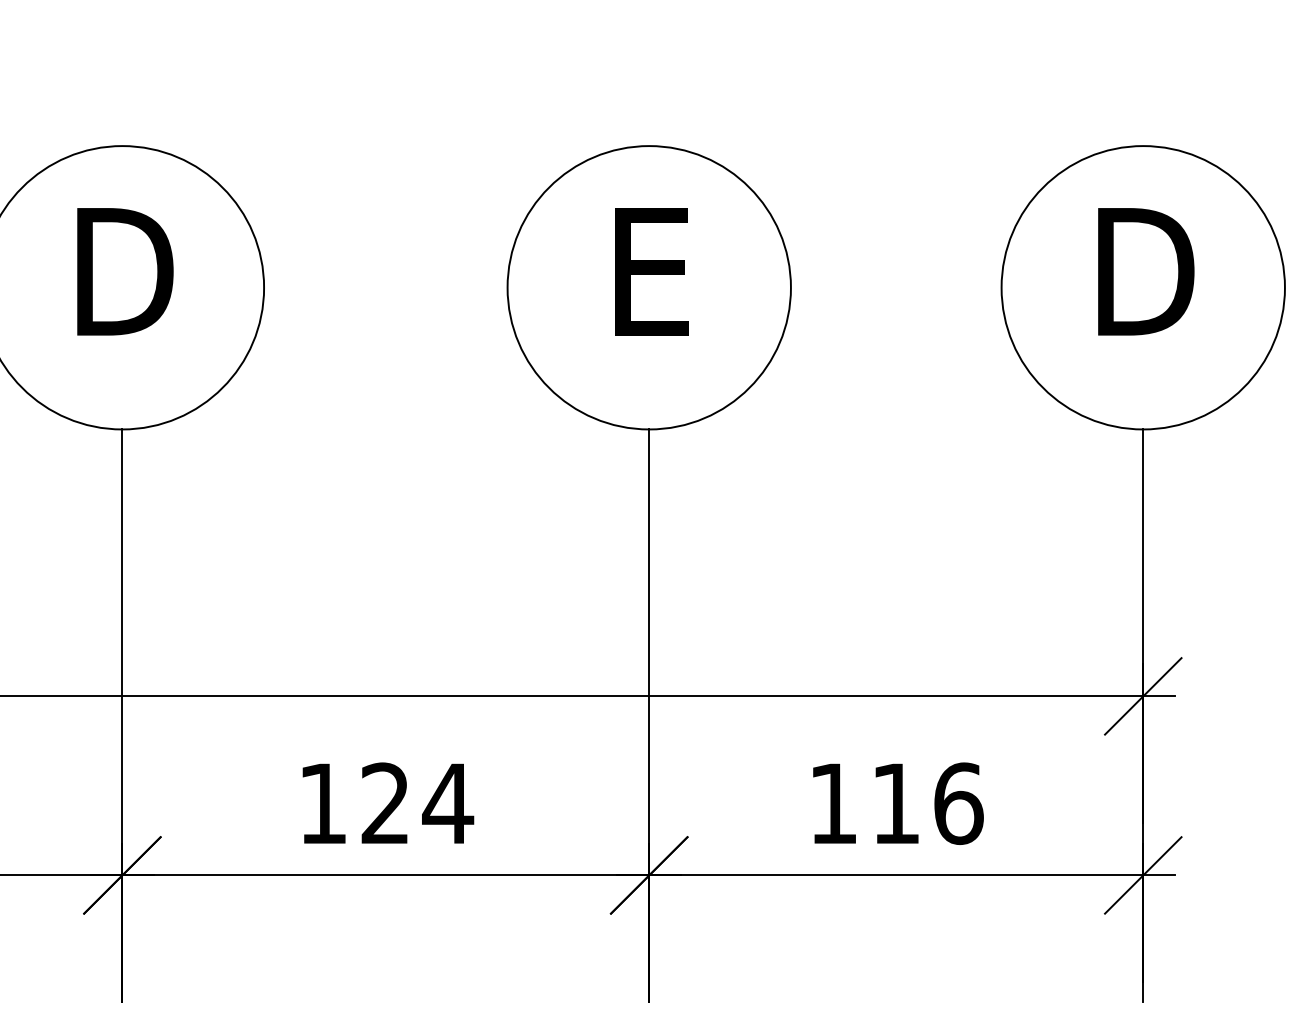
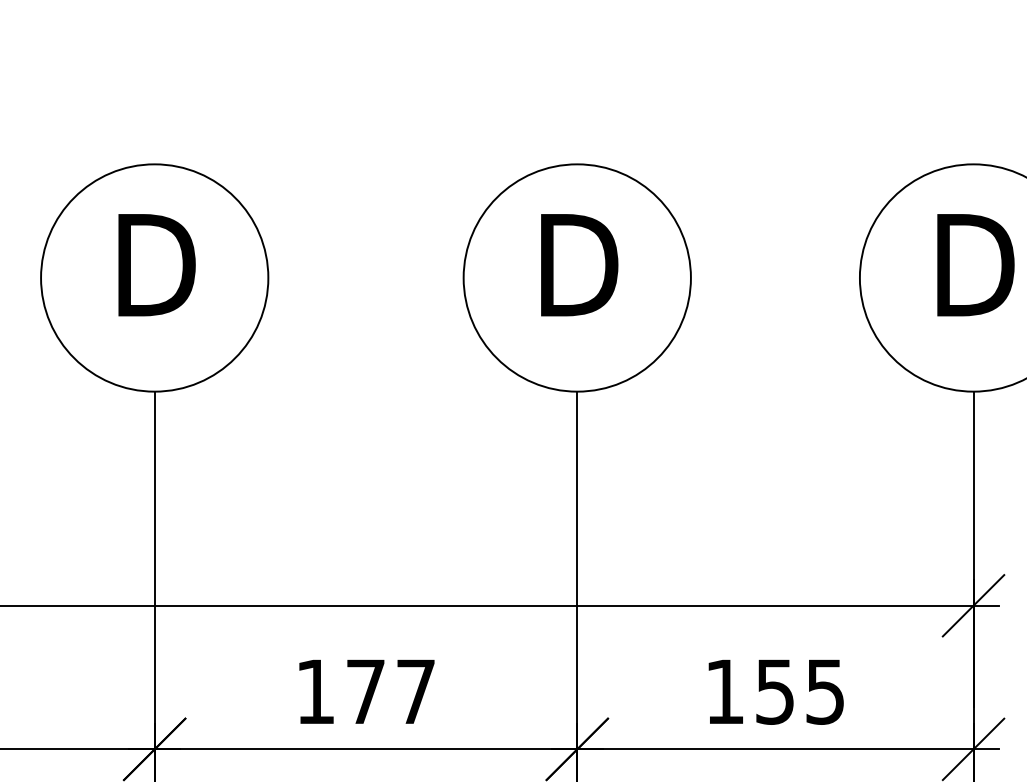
text: (652, 271) -> (579, 264), E -> D
text: (417, 802) -> (391, 690), 124 -> 177
text: (927, 803) -> (800, 691), 116 -> 155

